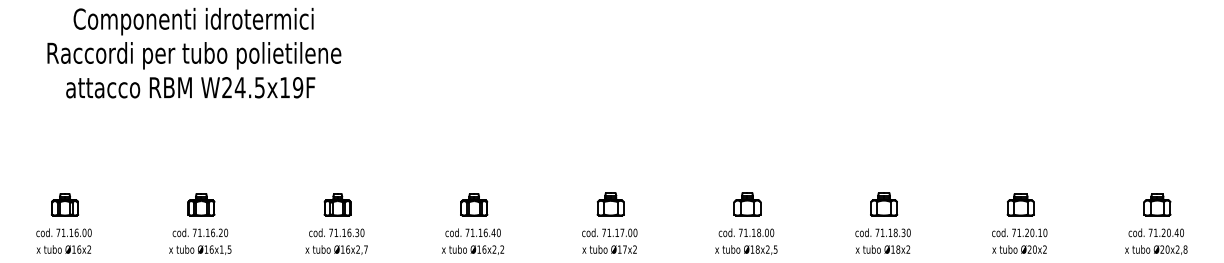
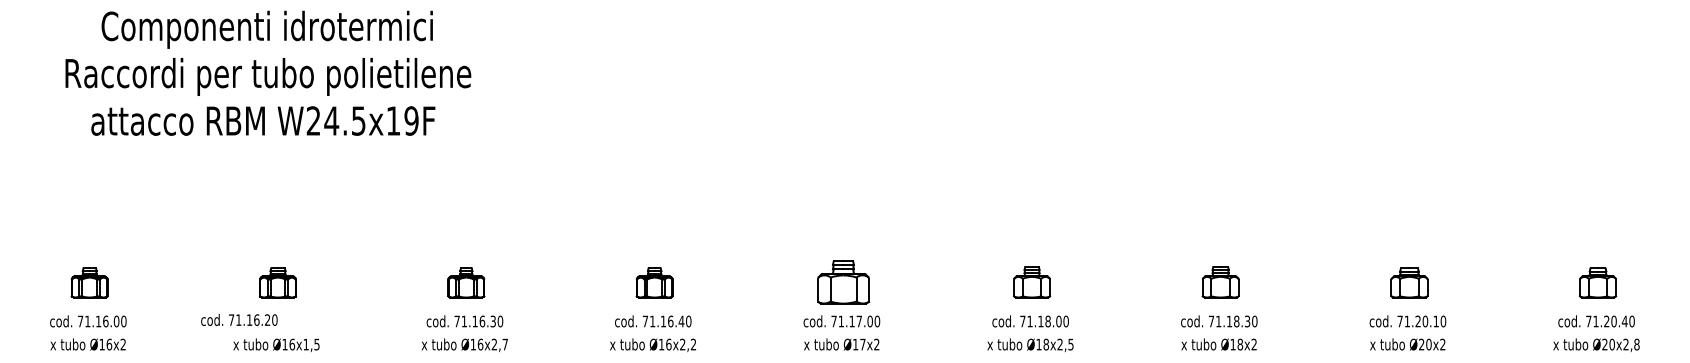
part: (610, 204) -> (842, 282), size x1.4
text: (200, 232) -> (239, 319), moved

